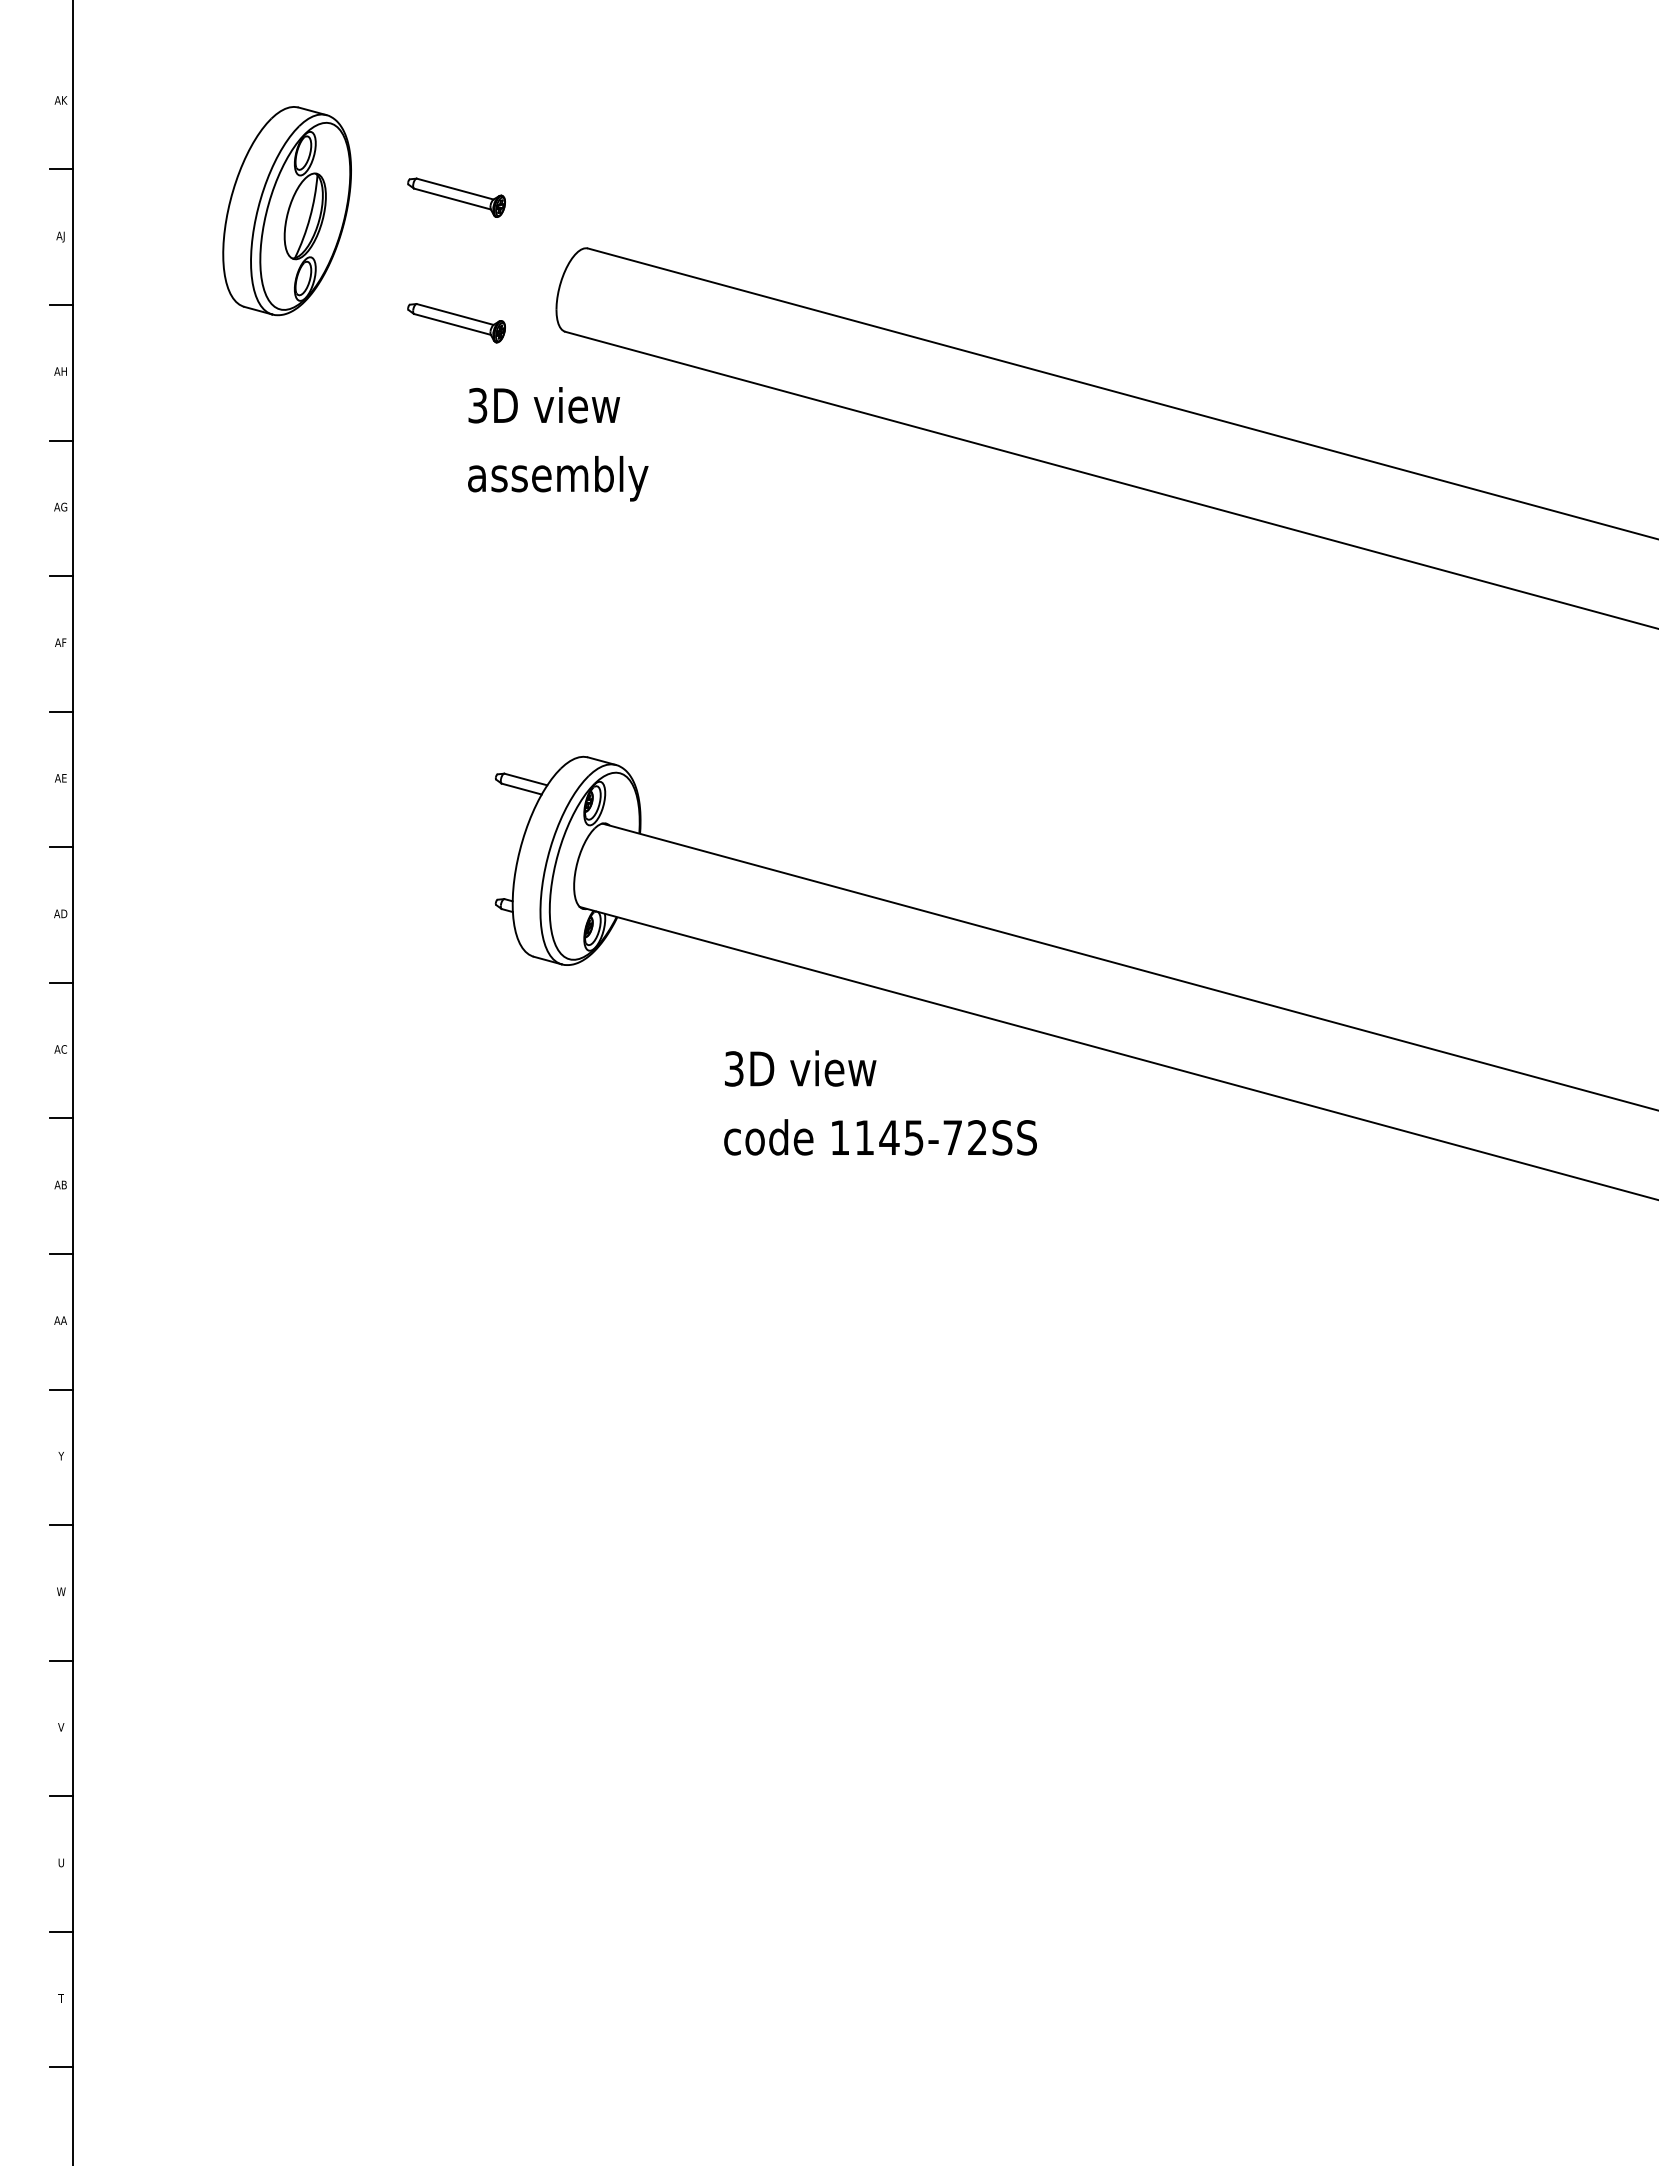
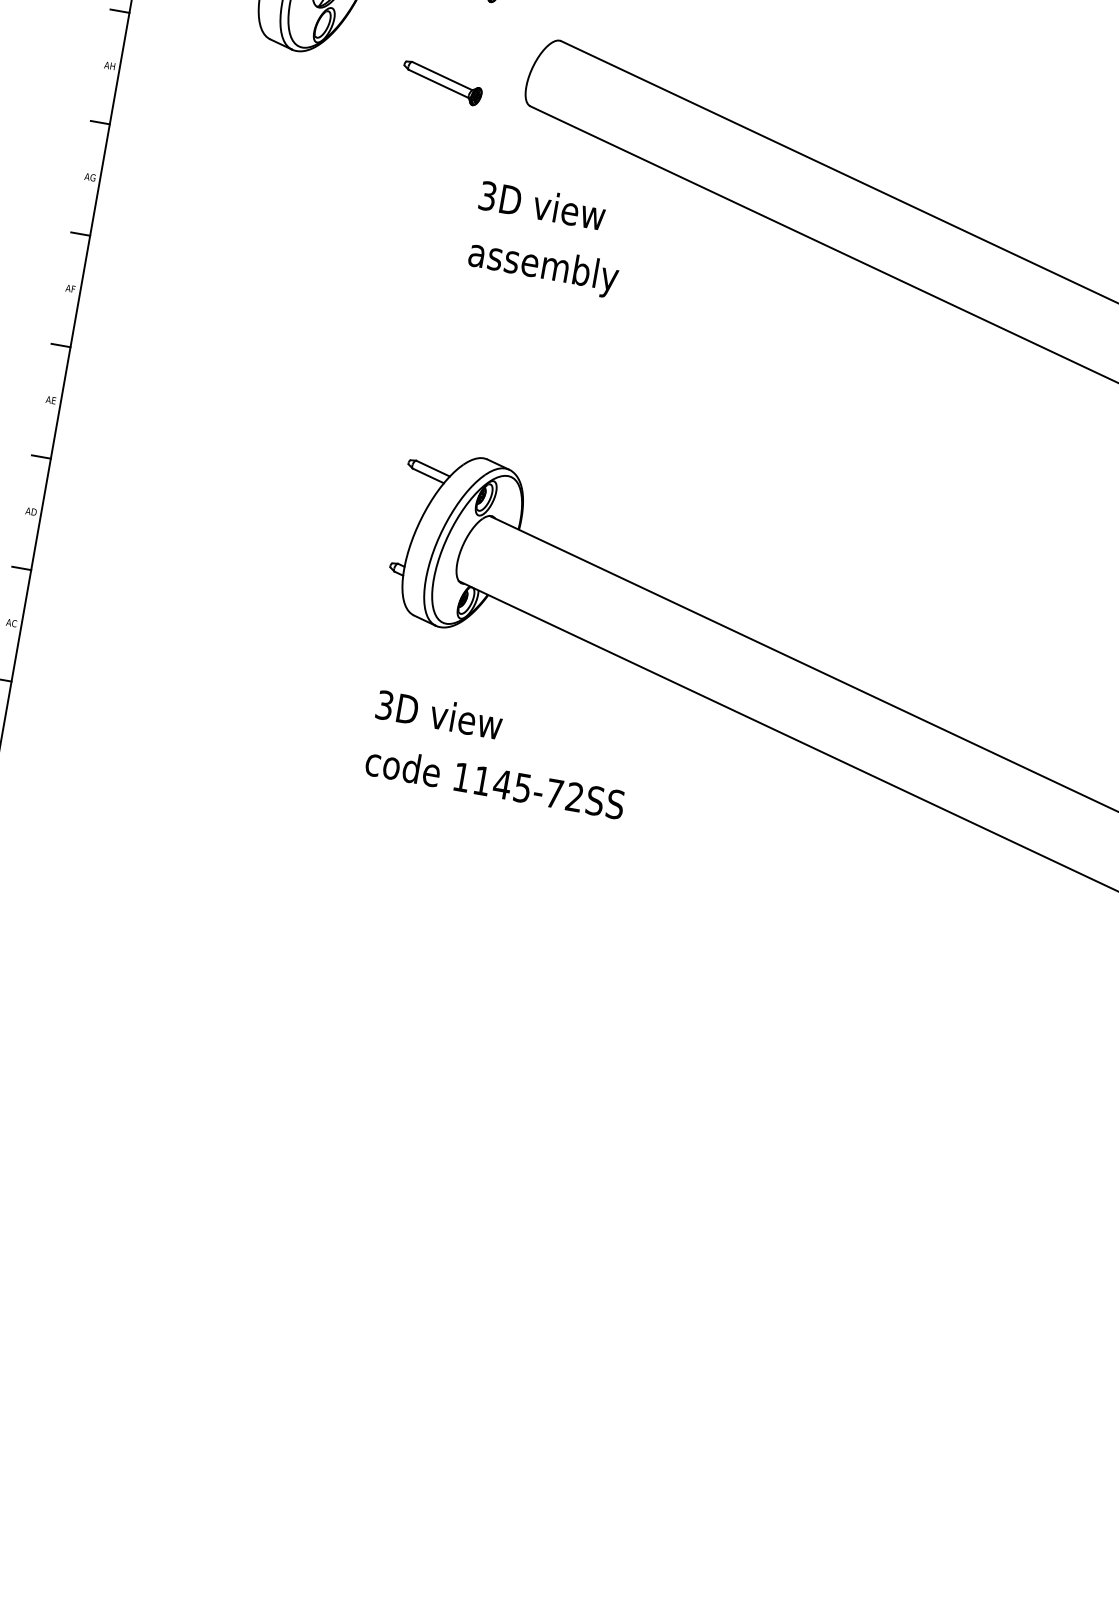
text: (558, 444) -> (548, 239), moved
text: (880, 1102) -> (500, 754), moved

